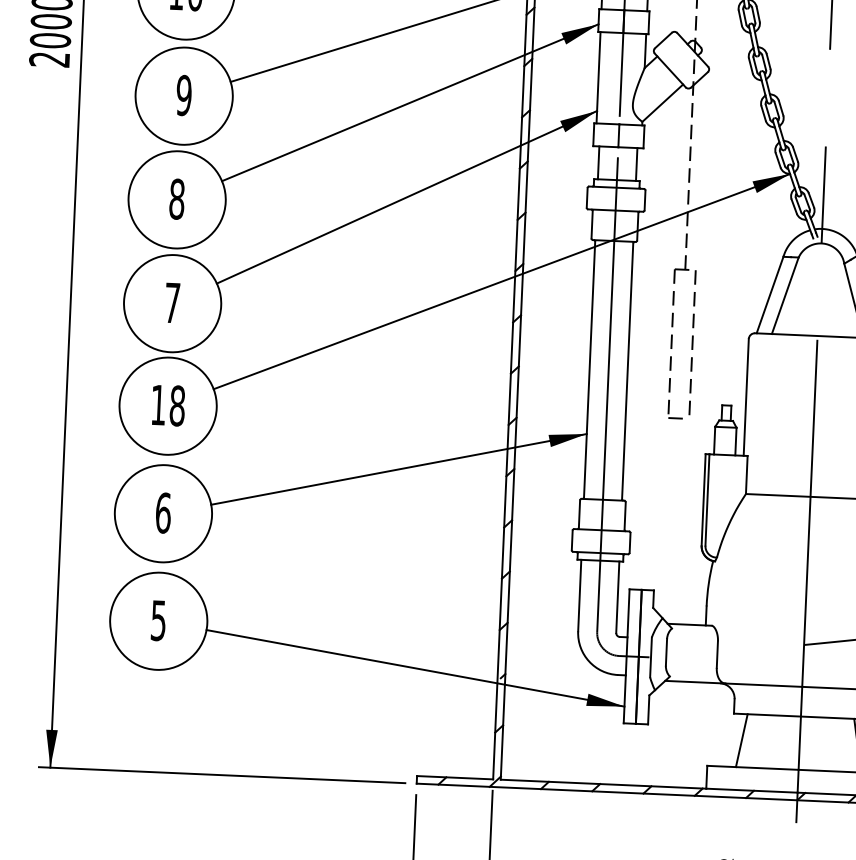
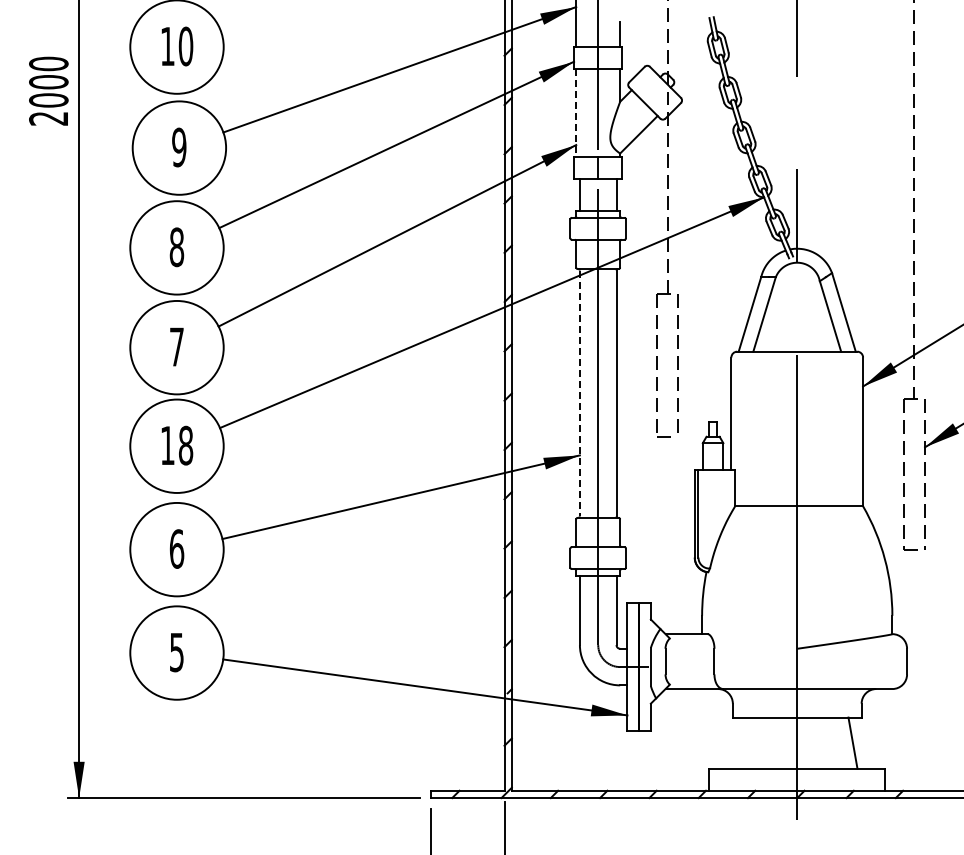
line: (598, 78) -> (576, 113), solid -> dashed
line: (589, 369) -> (579, 393), solid -> dashed
line: (741, 739) -> (741, 742), removed

